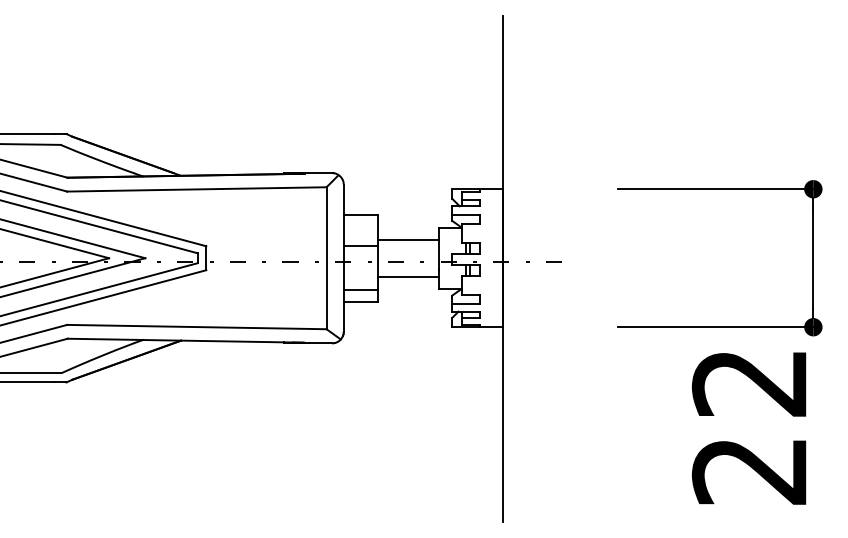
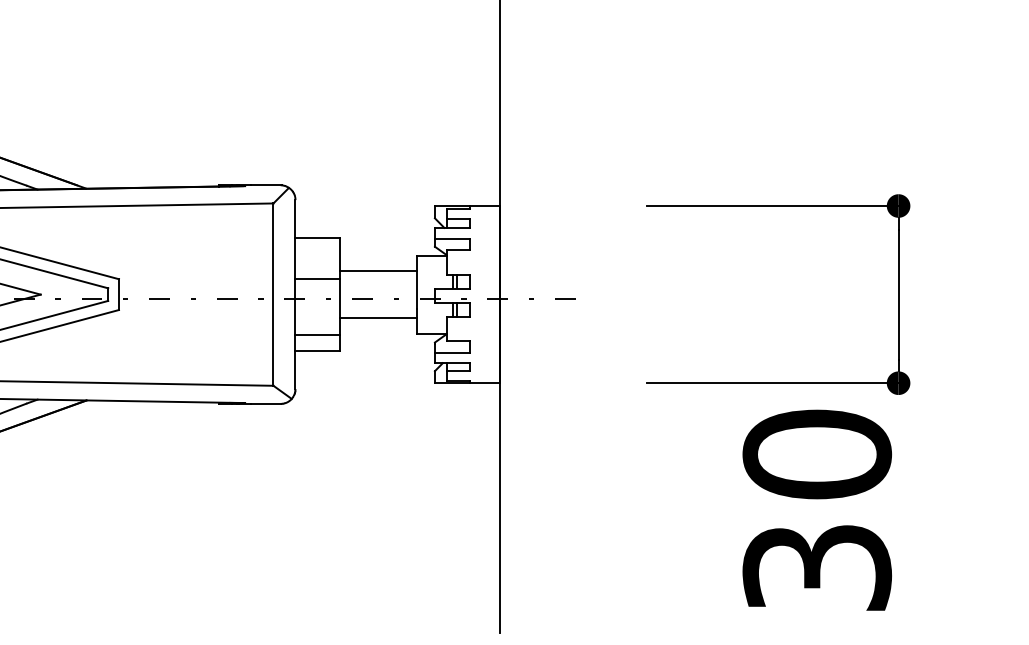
text: (749, 425) -> (816, 509), 22 -> 30

